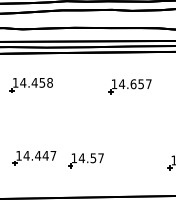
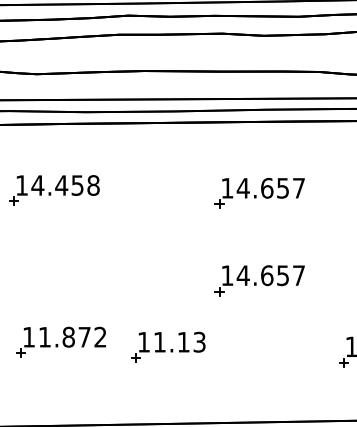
part: (129, 128) -> (258, 280), added
text: (39, 155) -> (71, 336), 14.447 -> 11.872
text: (90, 158) -> (177, 342), 14.57 -> 11.13

